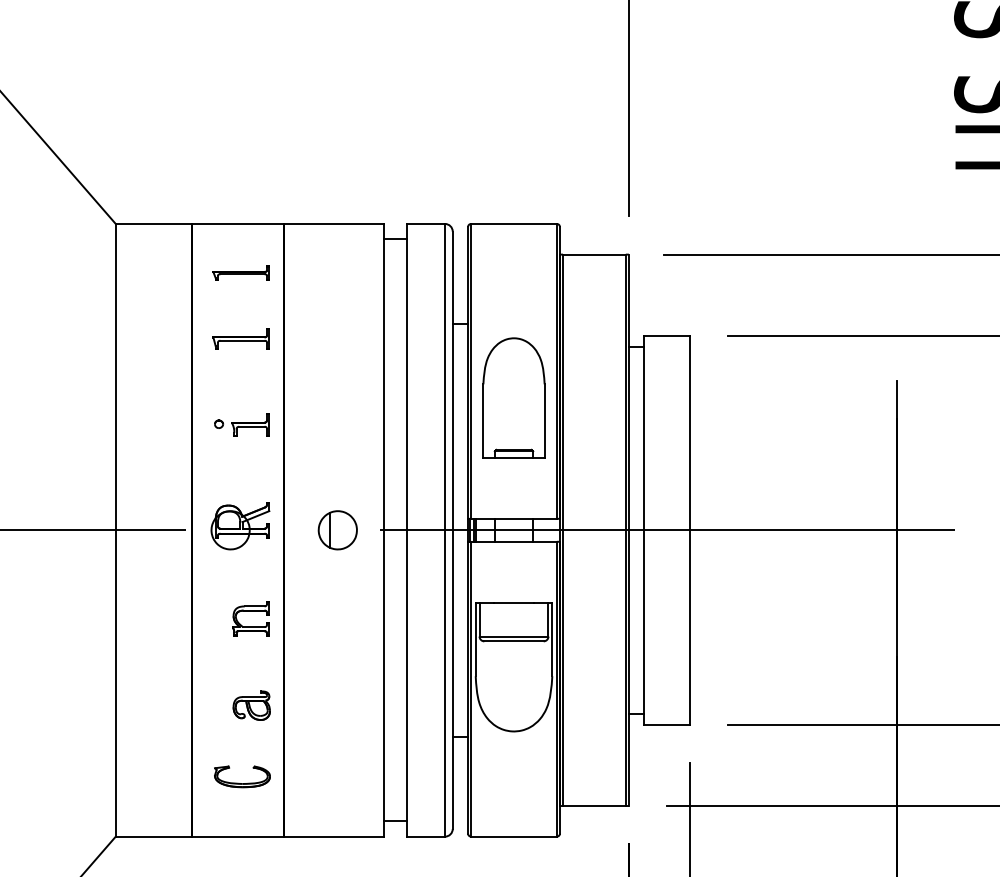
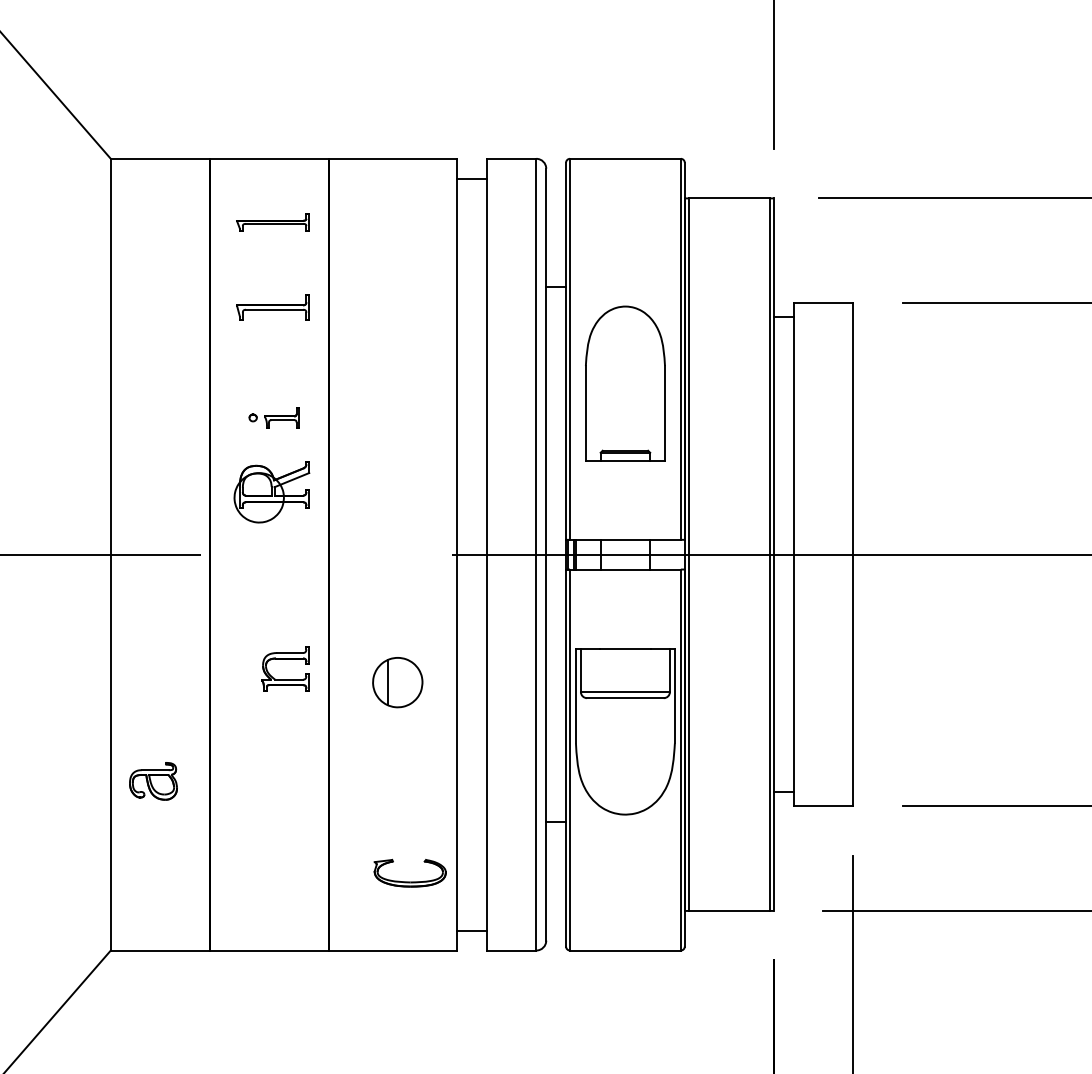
part: (241, 424) -> (273, 417), size x0.7
part: (240, 526) -> (271, 492), moved
part: (337, 530) -> (397, 682), moved
part: (251, 705) -> (153, 781), moved
part: (242, 783) -> (410, 881), moved

